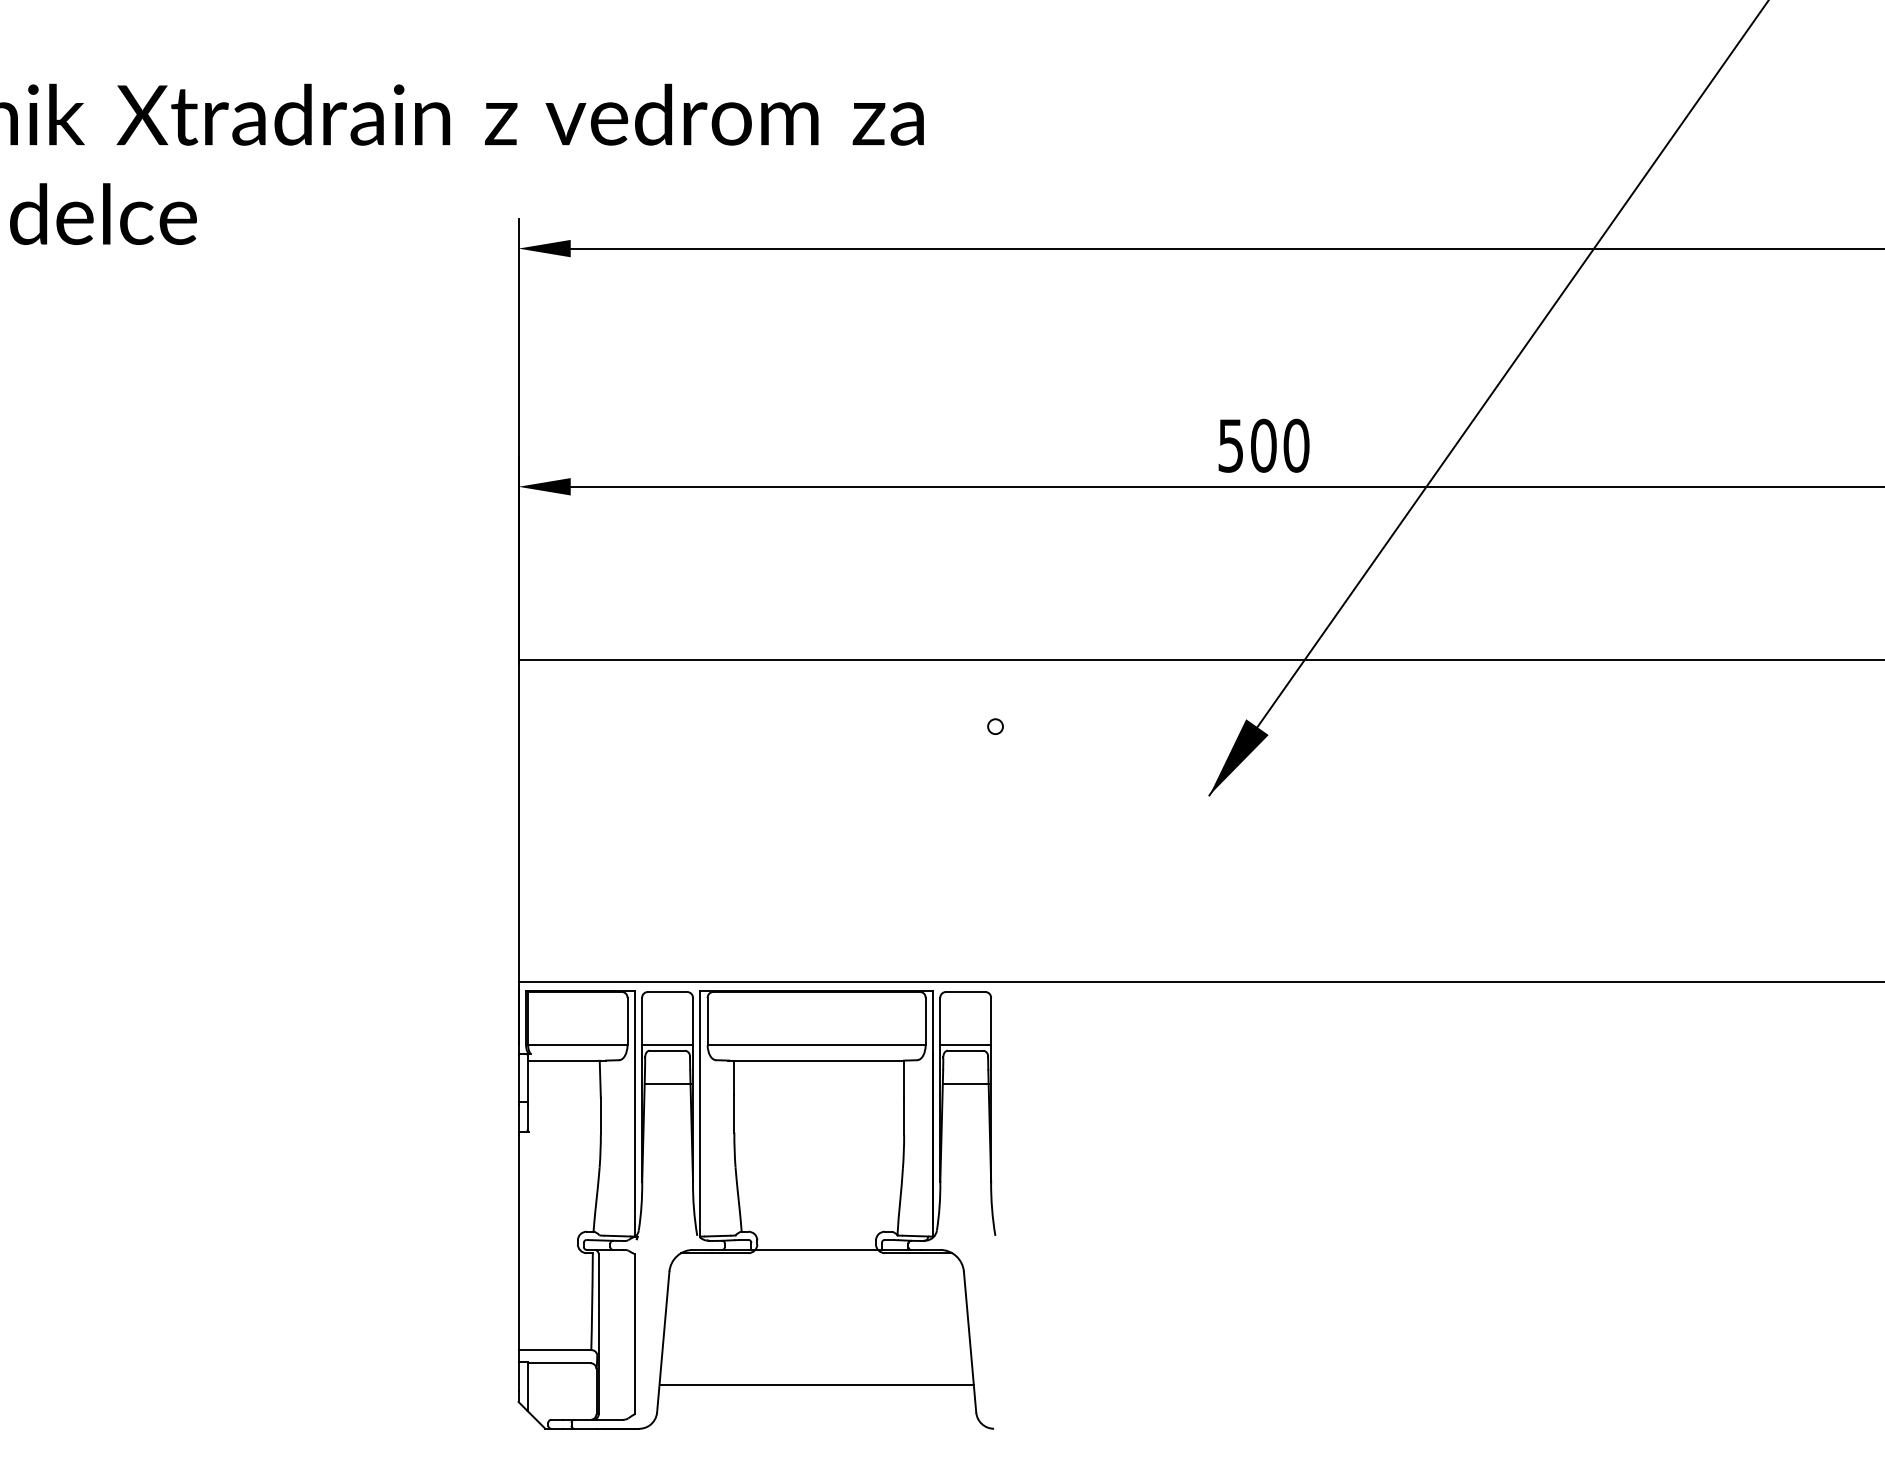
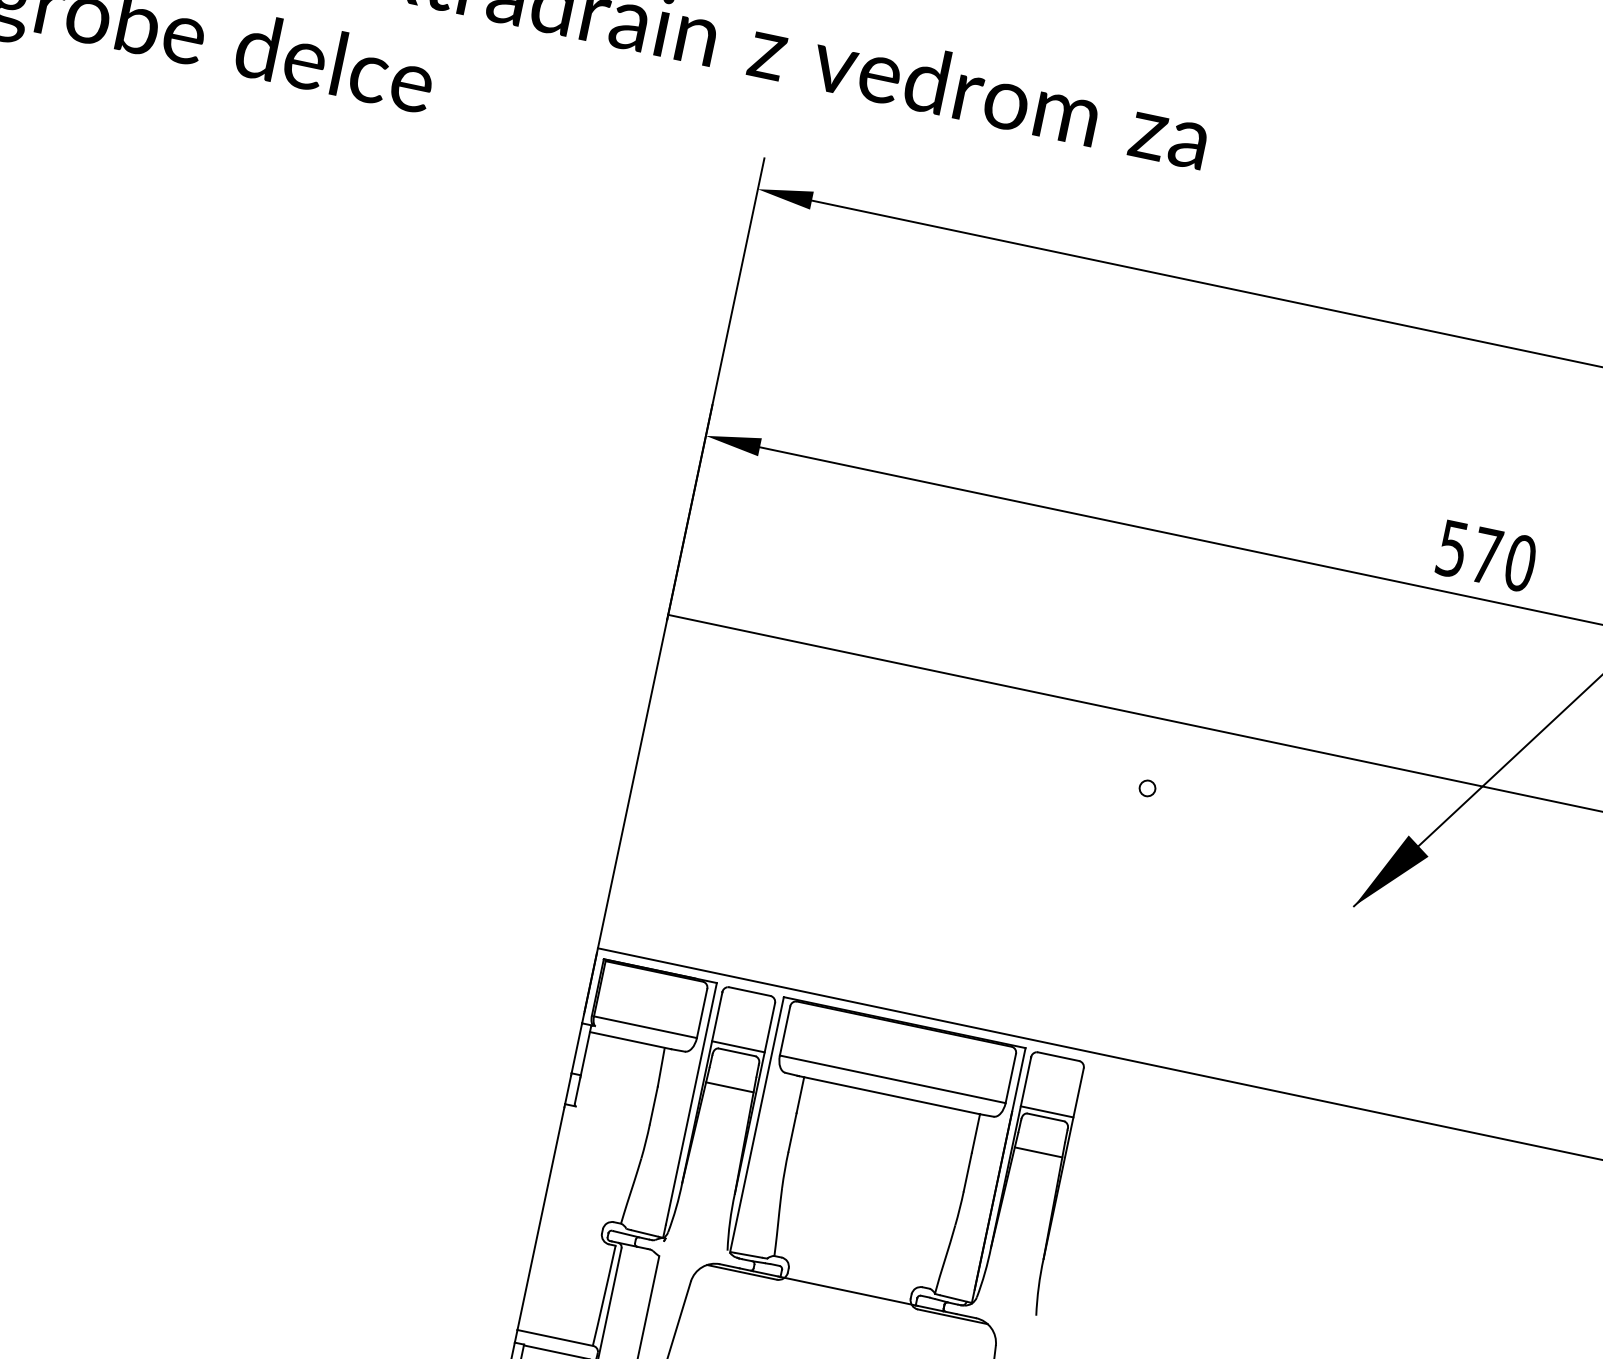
text: (1263, 445) -> (1486, 555), 500 -> 570

